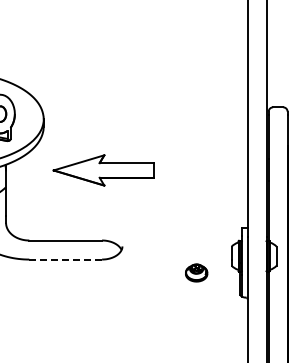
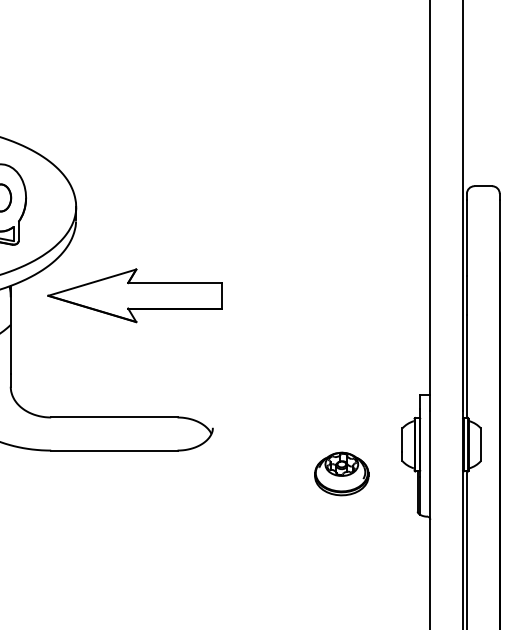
part: (103, 170) -> (134, 295), moved
line: (65, 259) -> (114, 450), dashed -> solid
part: (196, 272) -> (341, 473), size x1.43

